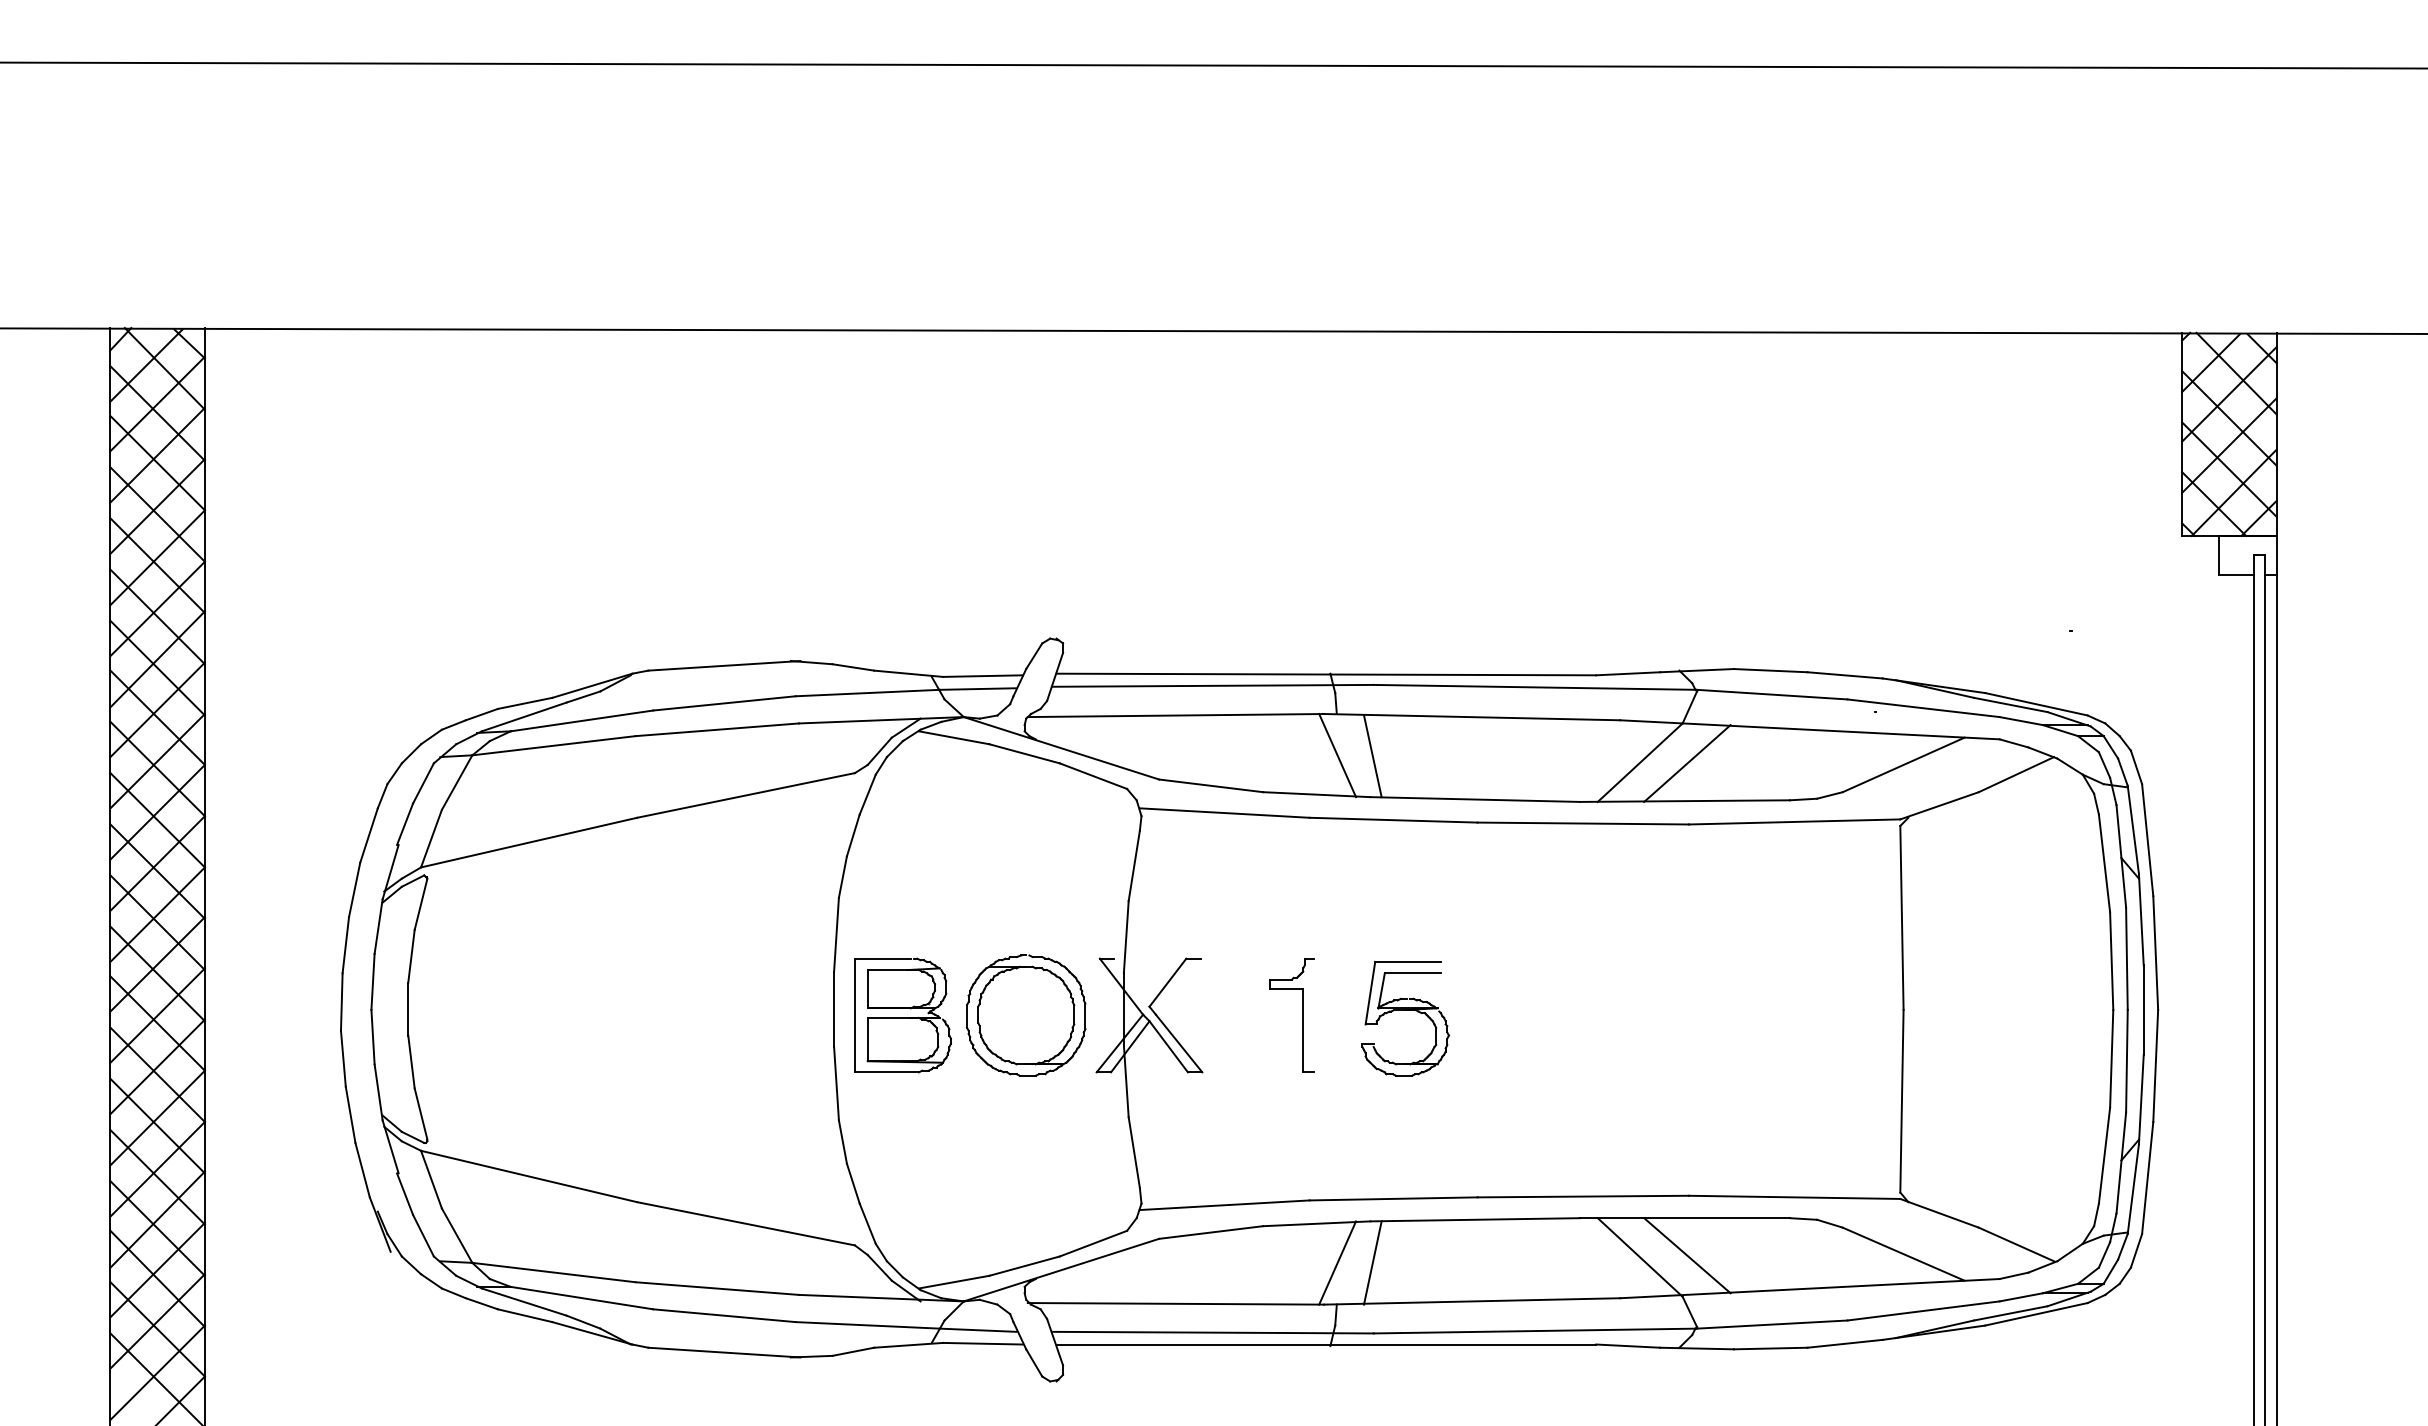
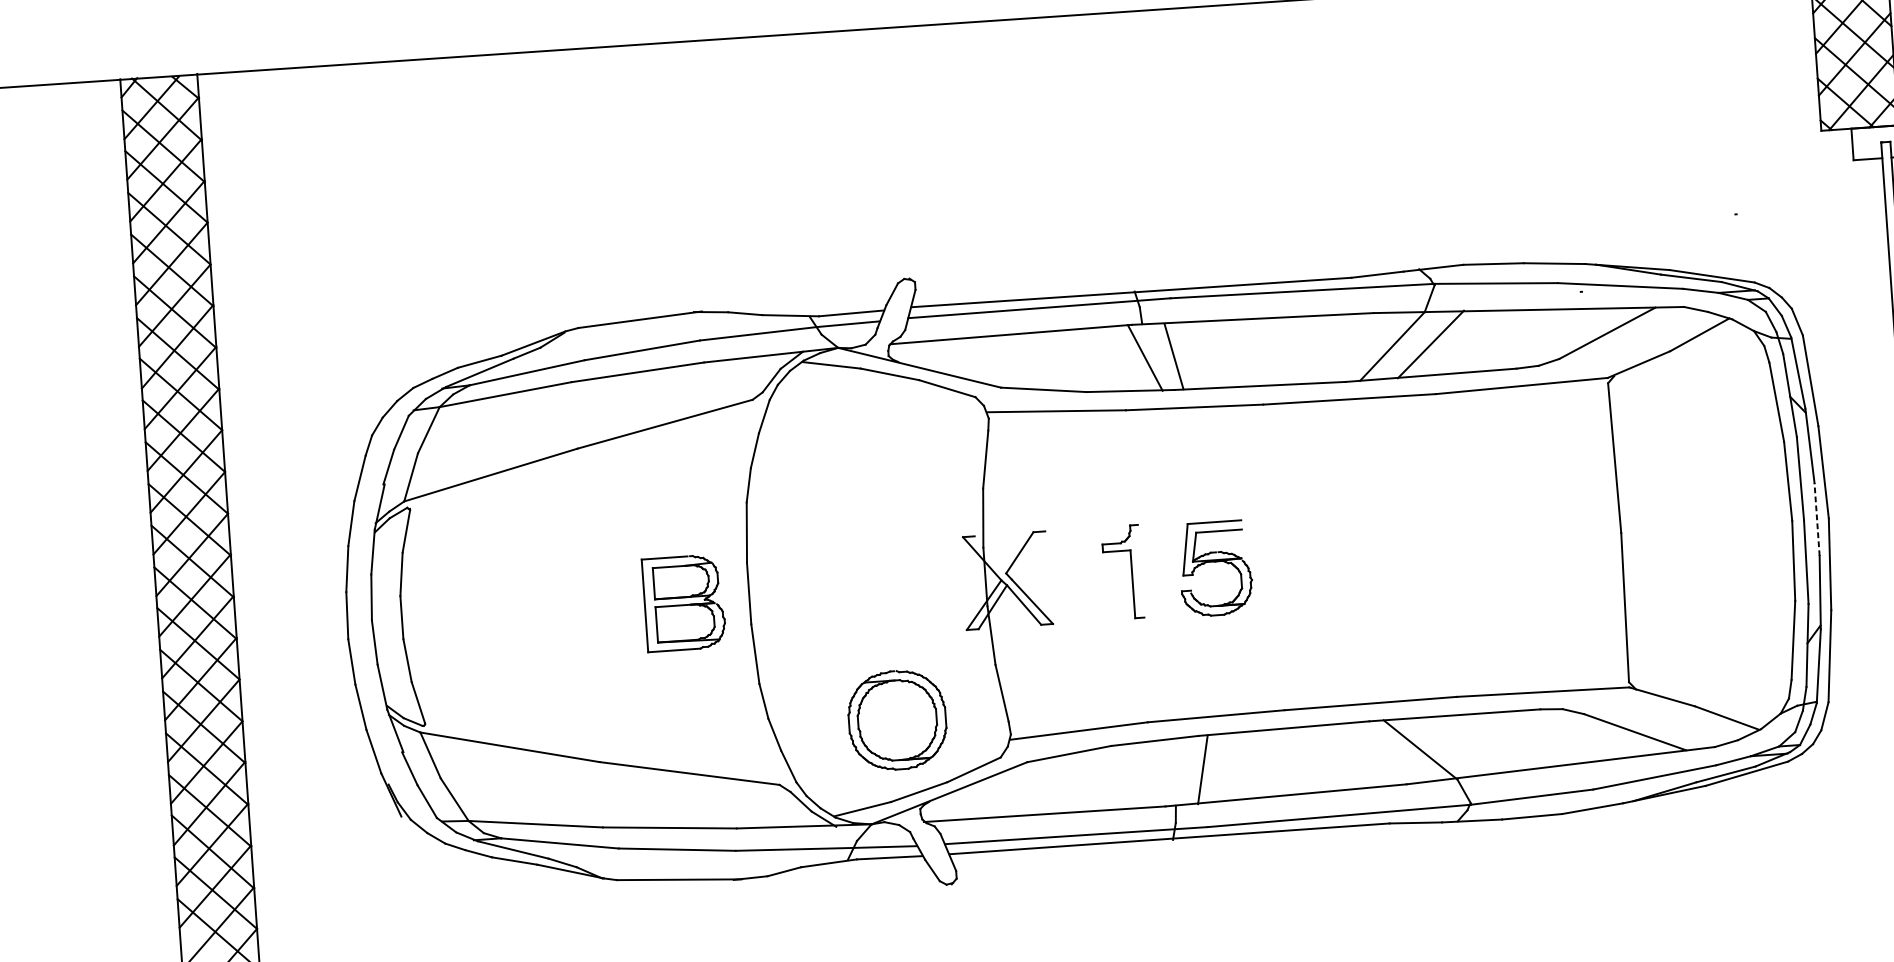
line: (2143, 1010) -> (1816, 519), solid -> dashed
part: (902, 1015) -> (683, 603), moved
part: (1026, 1015) -> (897, 720), moved
line: (1687, 1255) -> (1459, 745), removed
line: (1337, 1262) -> (1174, 771), removed

